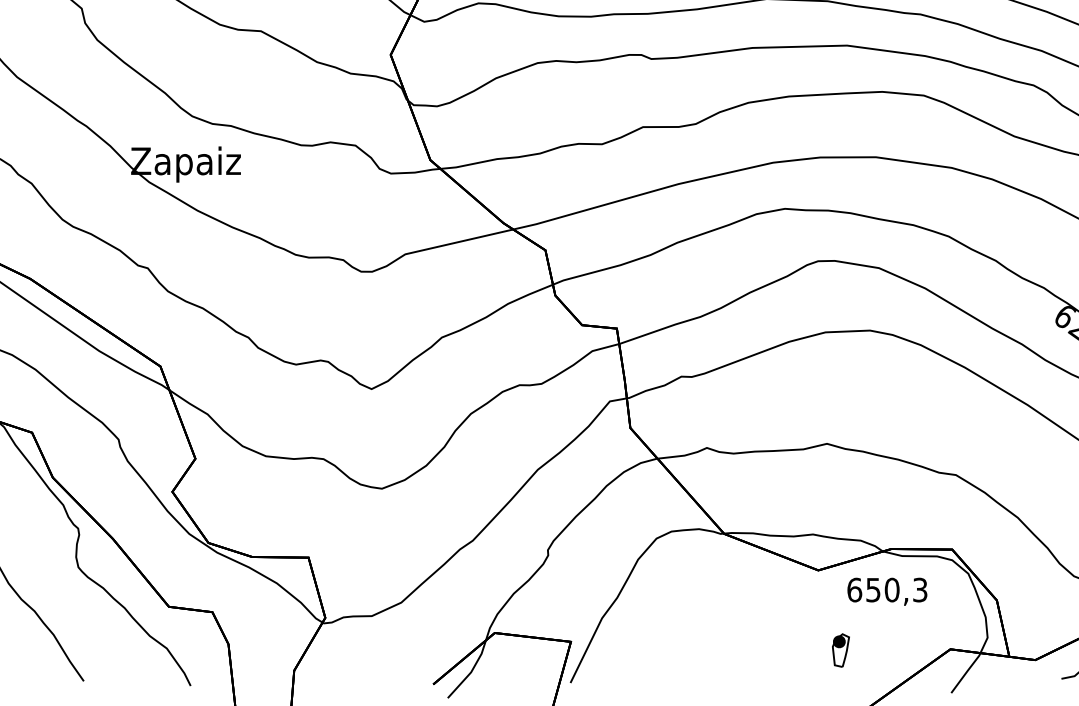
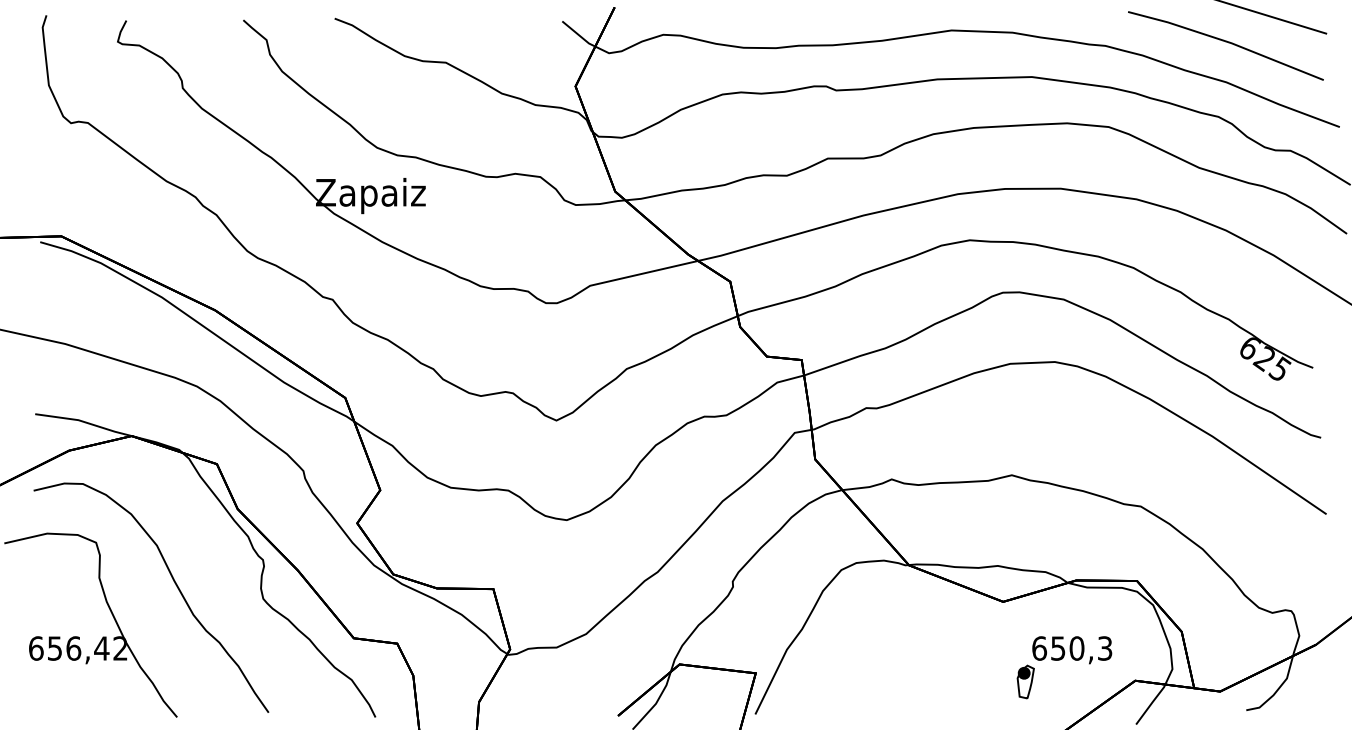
text: (887, 592) -> (1072, 650), moved

